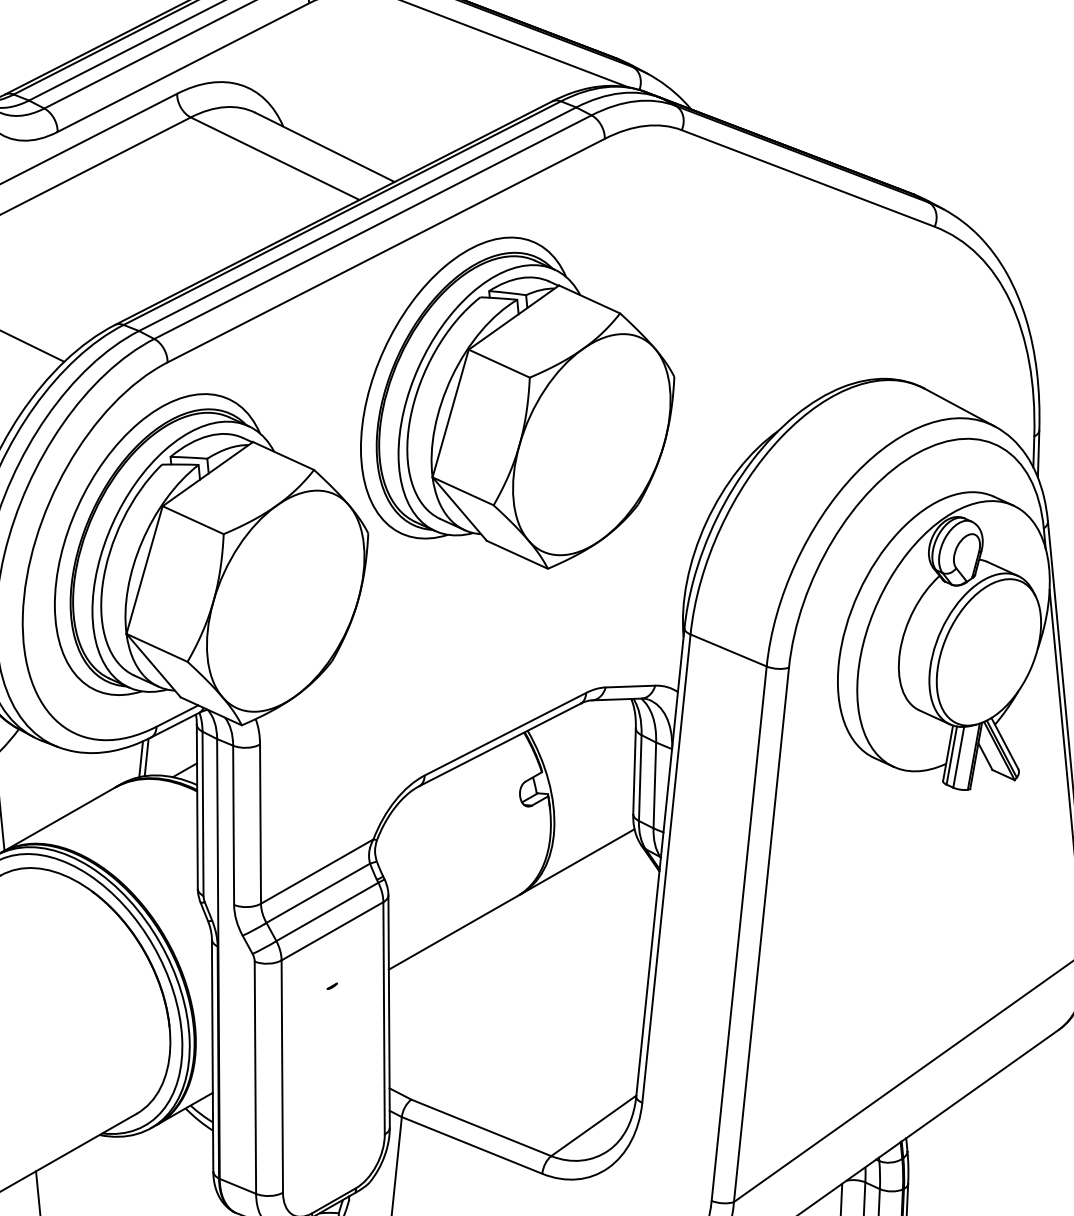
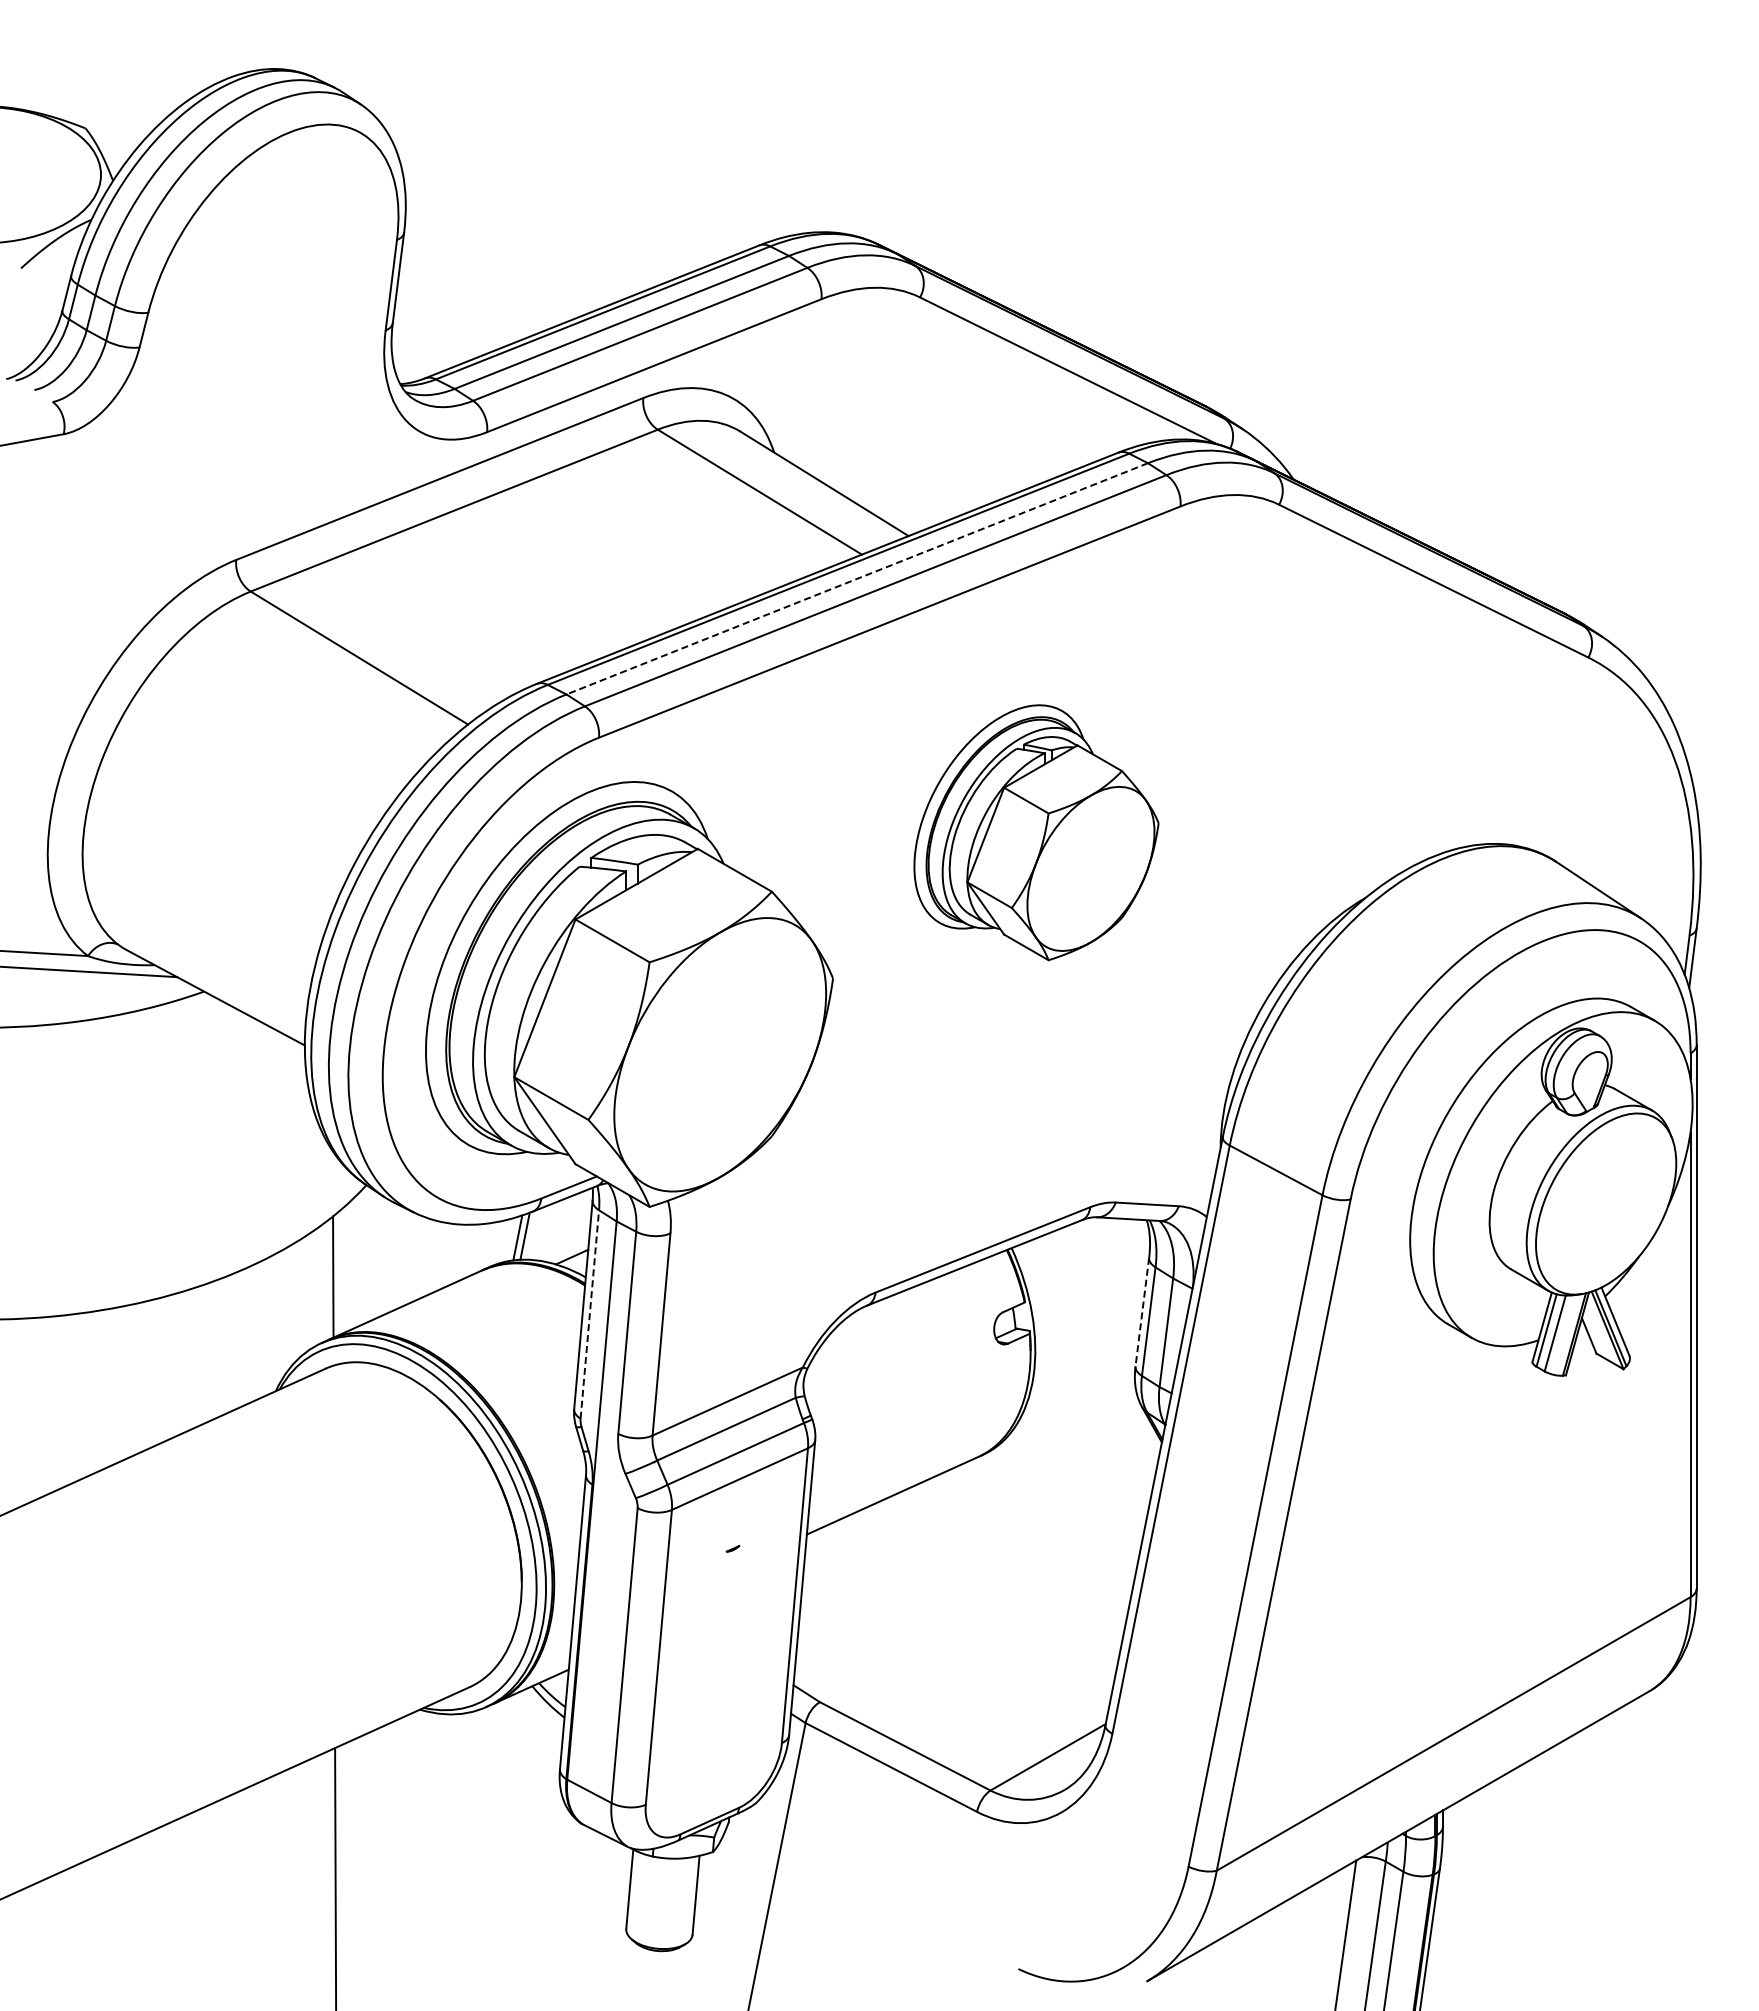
line: (357, 218) -> (857, 578), solid -> dashed
part: (516, 404) -> (1036, 832), size x0.6
line: (634, 771) -> (1142, 1312), solid -> dashed
line: (202, 813) -> (589, 1314), solid -> dashed
line: (577, 861) -> (1059, 1419), removed

